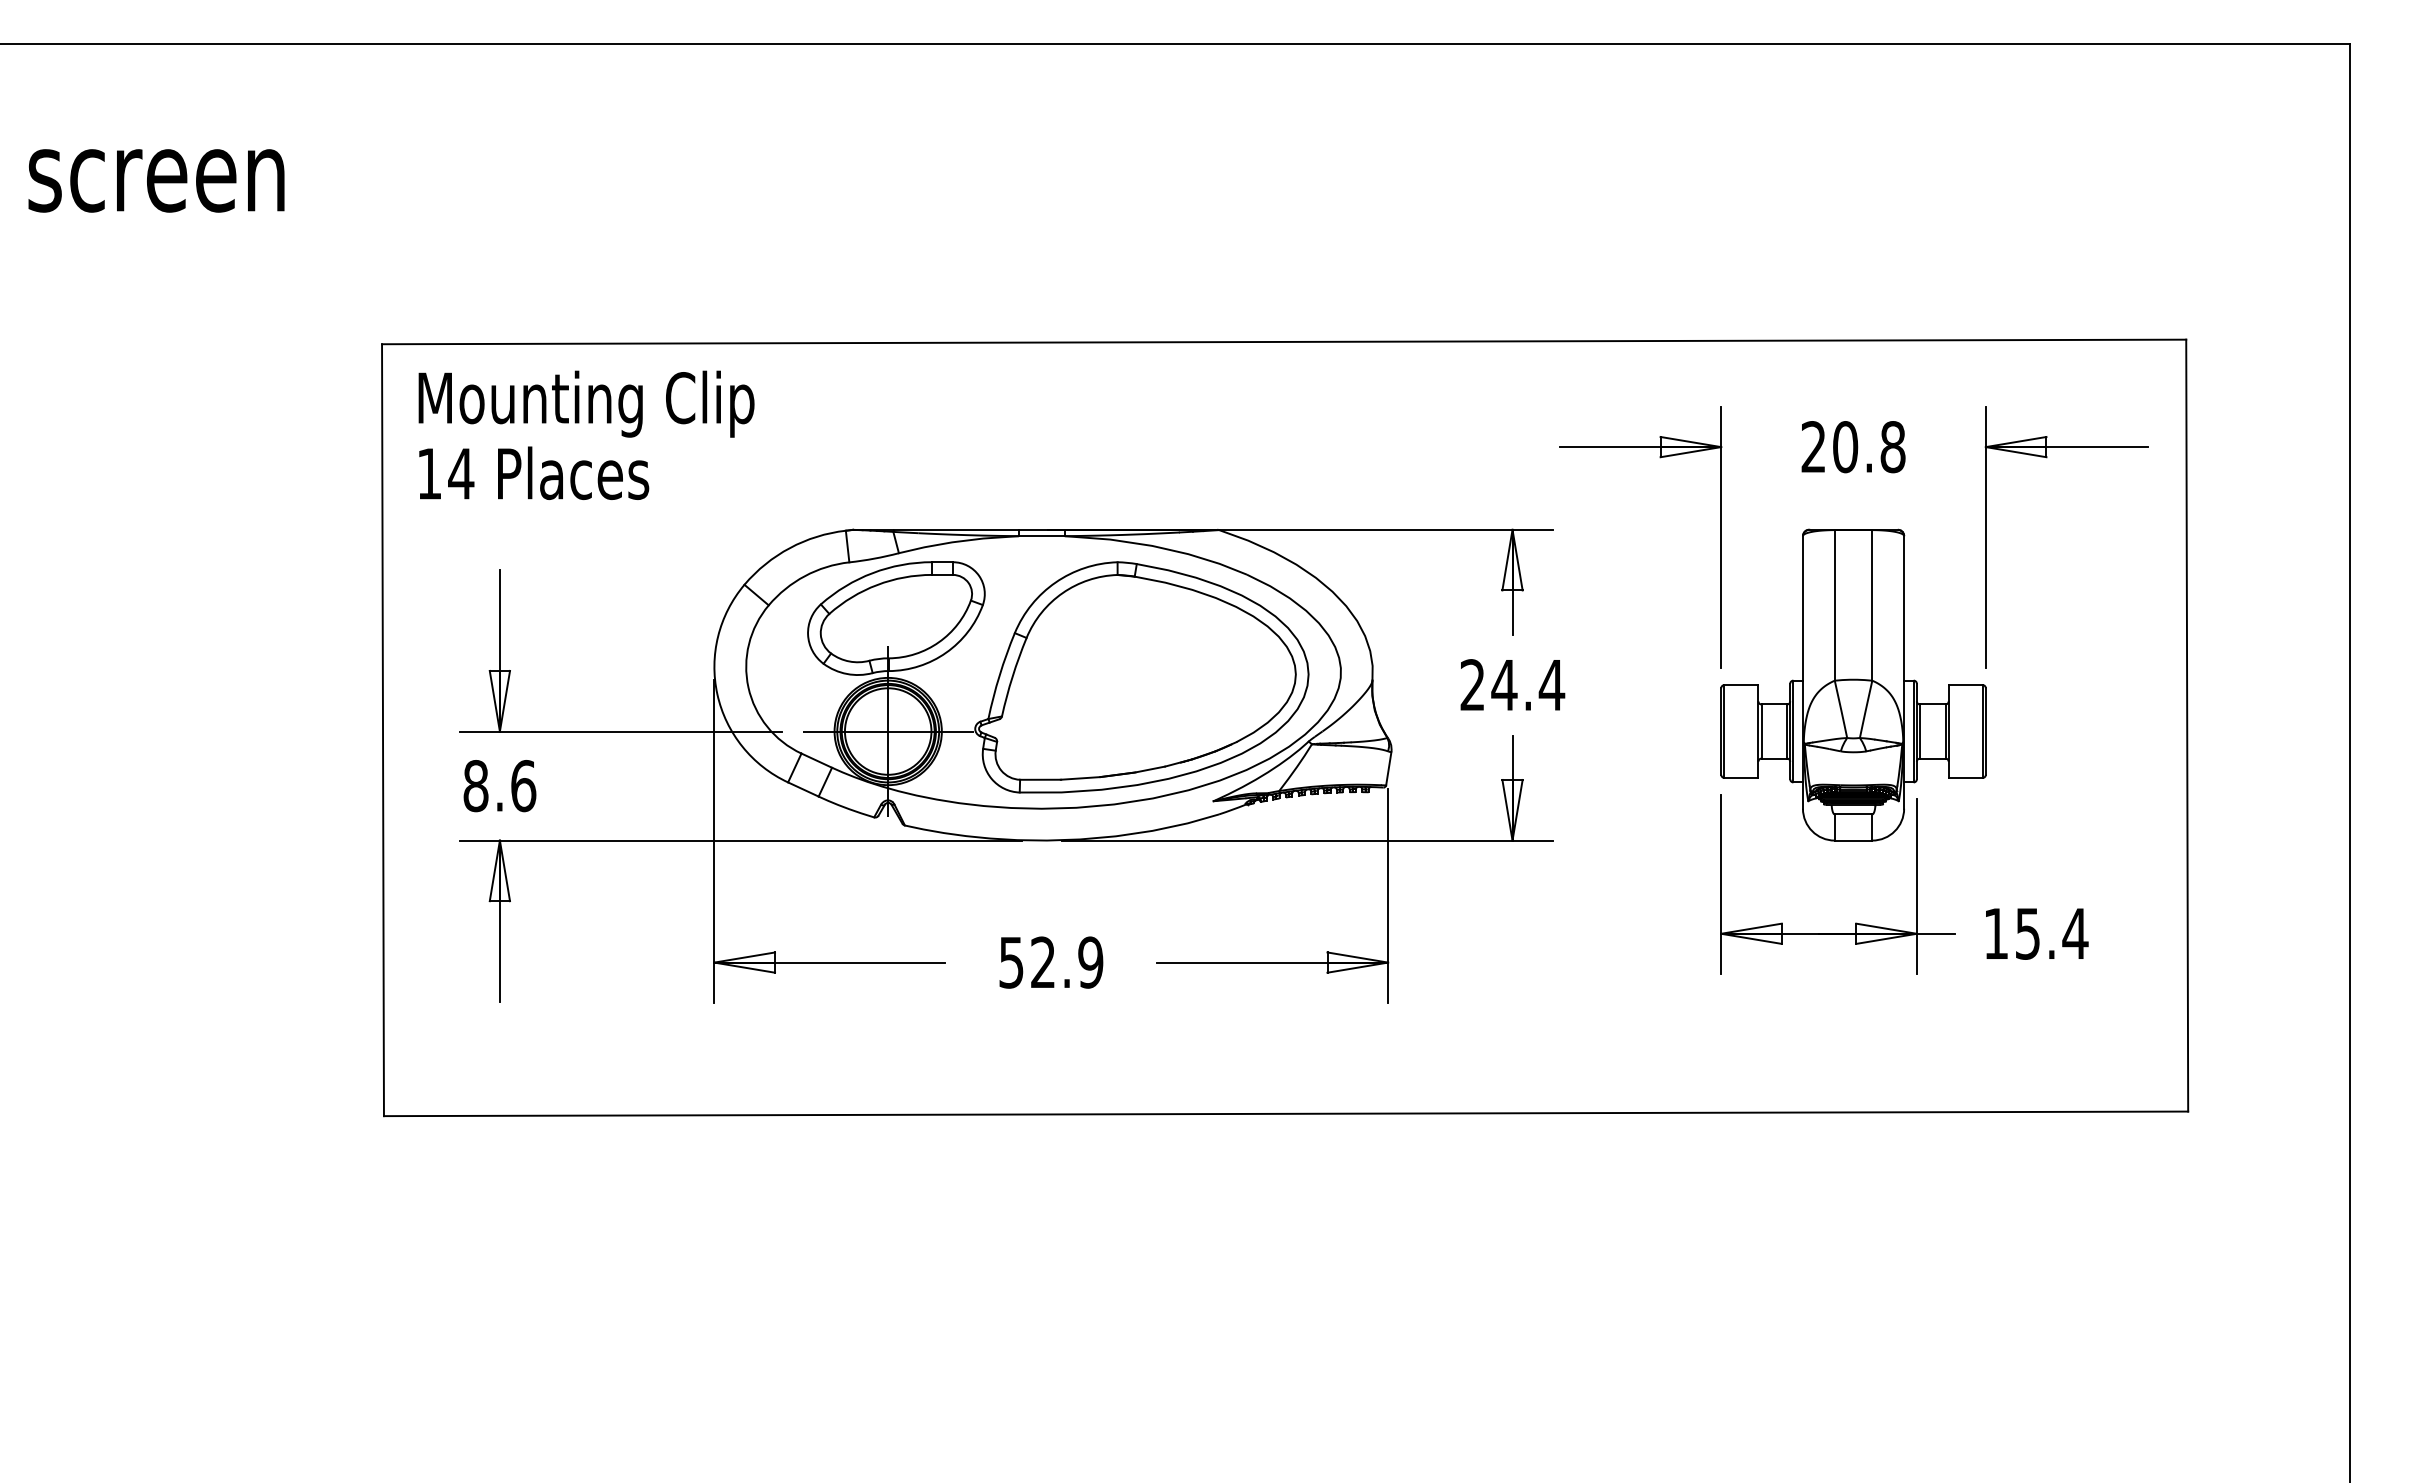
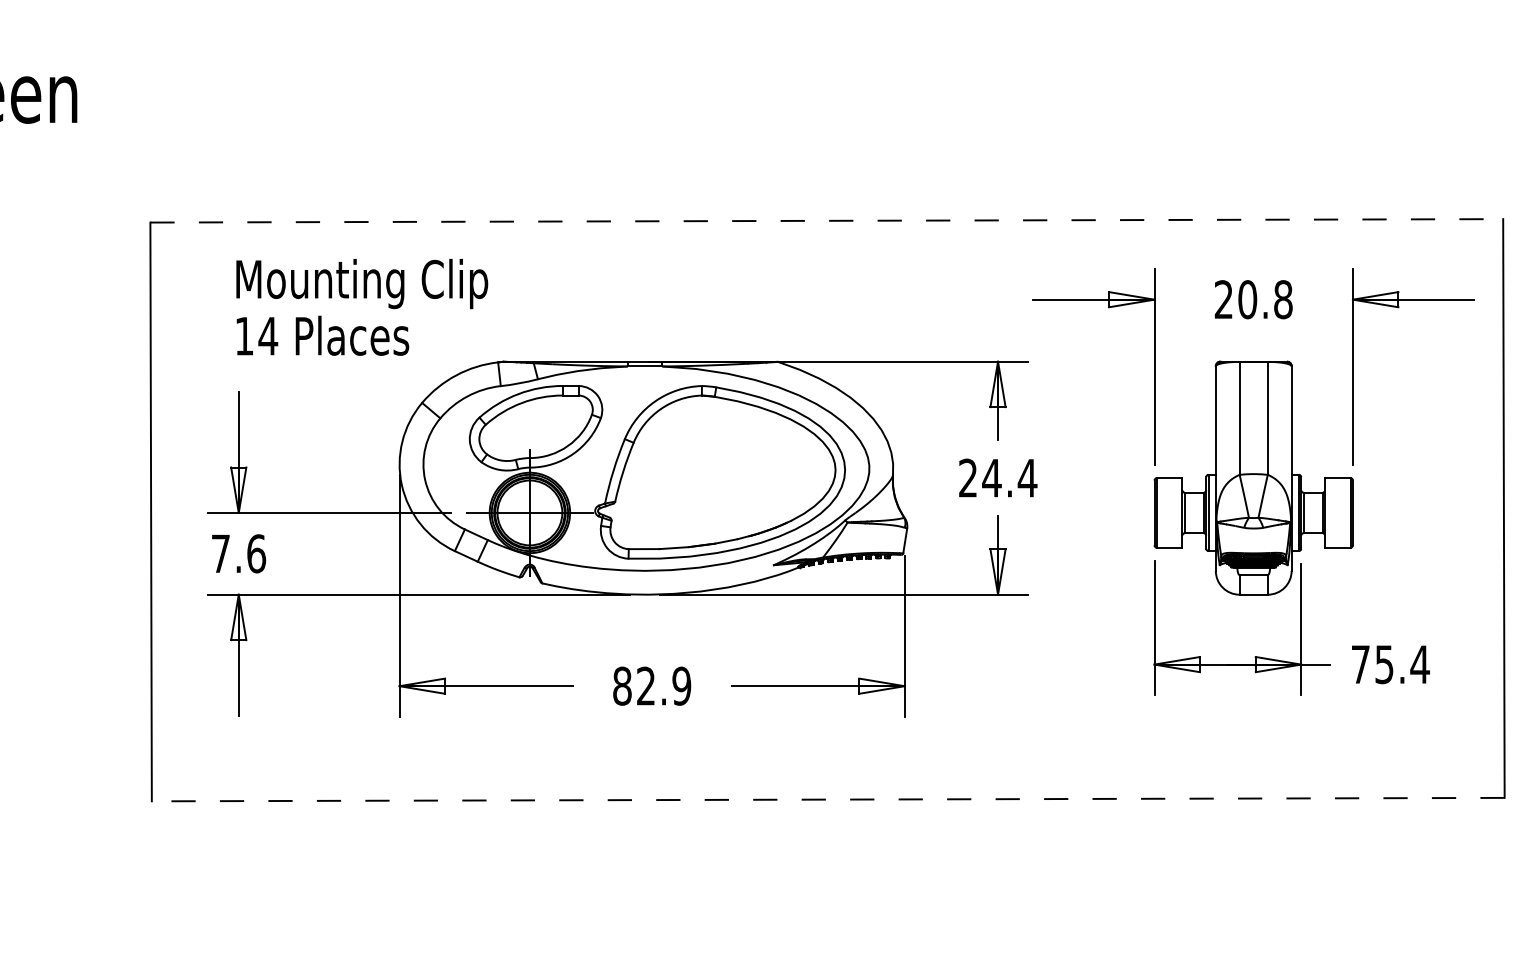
line: (1284, 341) -> (827, 220), solid -> dashed
text: (586, 434) -> (362, 306), moved
text: (475, 786) -> (220, 554), 8.6 -> 7.6
text: (1995, 933) -> (1360, 664), 15.4 -> 75.4
text: (1011, 962) -> (622, 686), 52.9 -> 82.9
line: (1285, 1113) -> (827, 799), solid -> dashed

